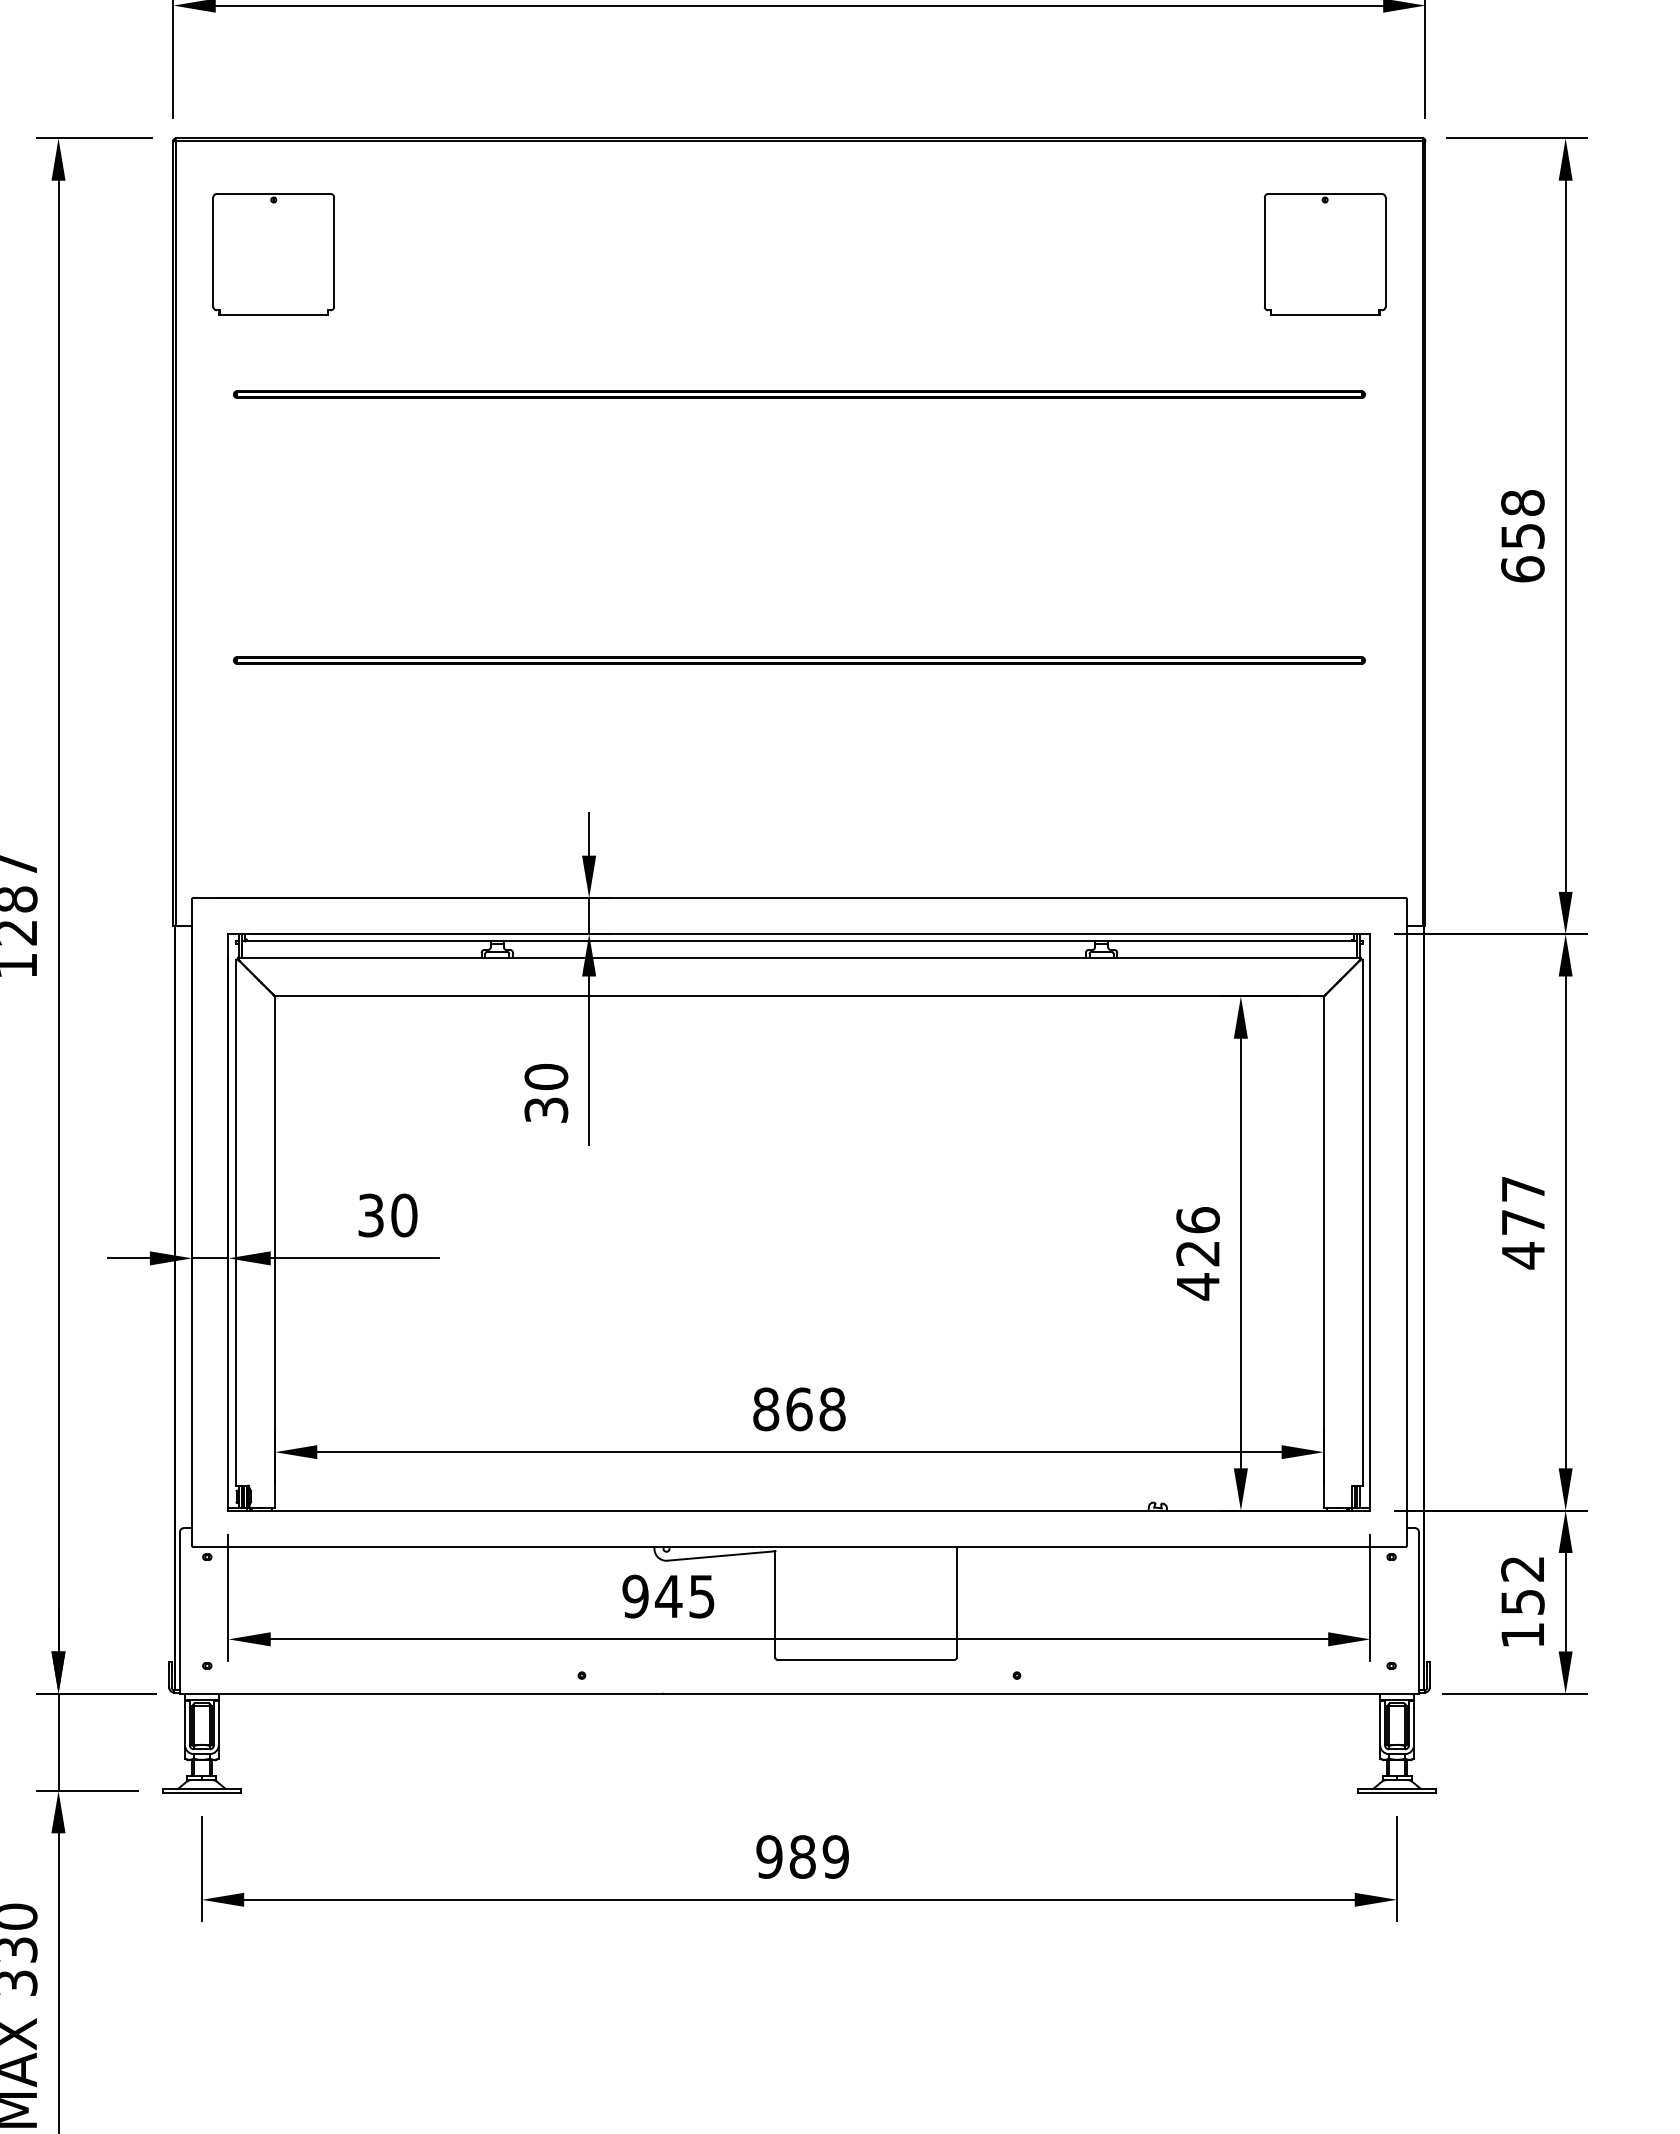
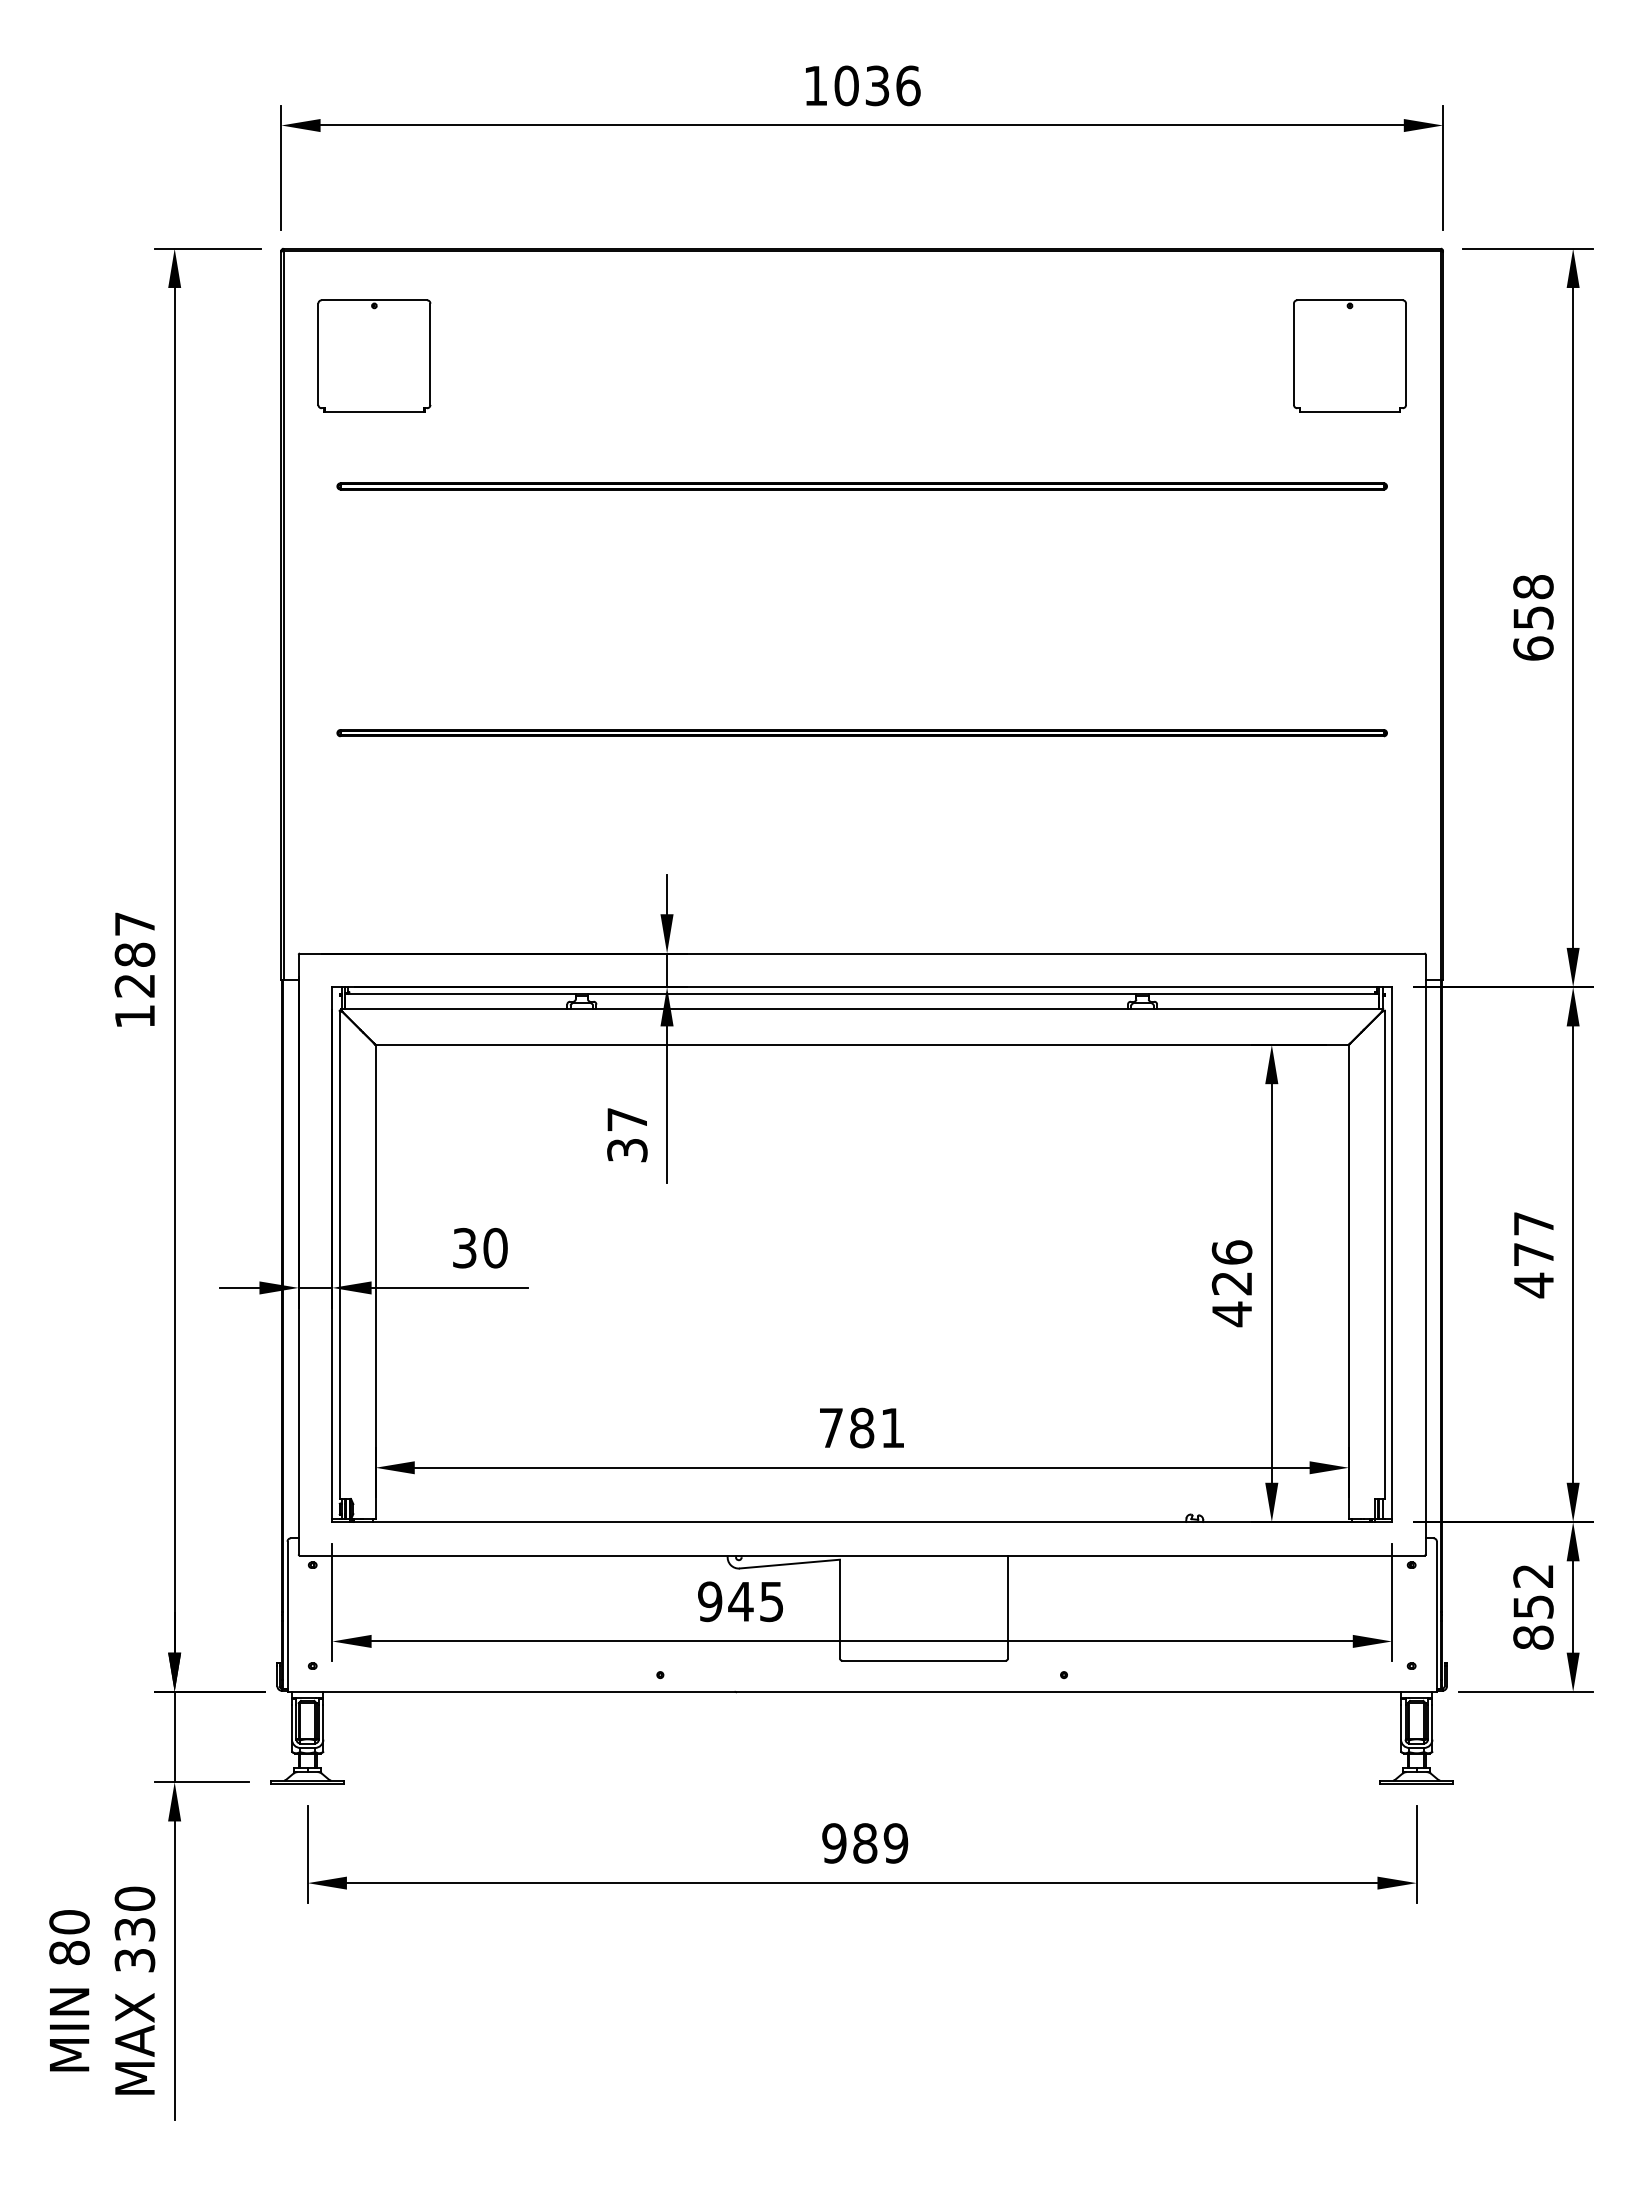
text: (546, 1076) -> (627, 1119), 30 -> 37
text: (799, 1408) -> (862, 1427), 868 -> 781
text: (1522, 1635) -> (1533, 1637), 152 -> 852

